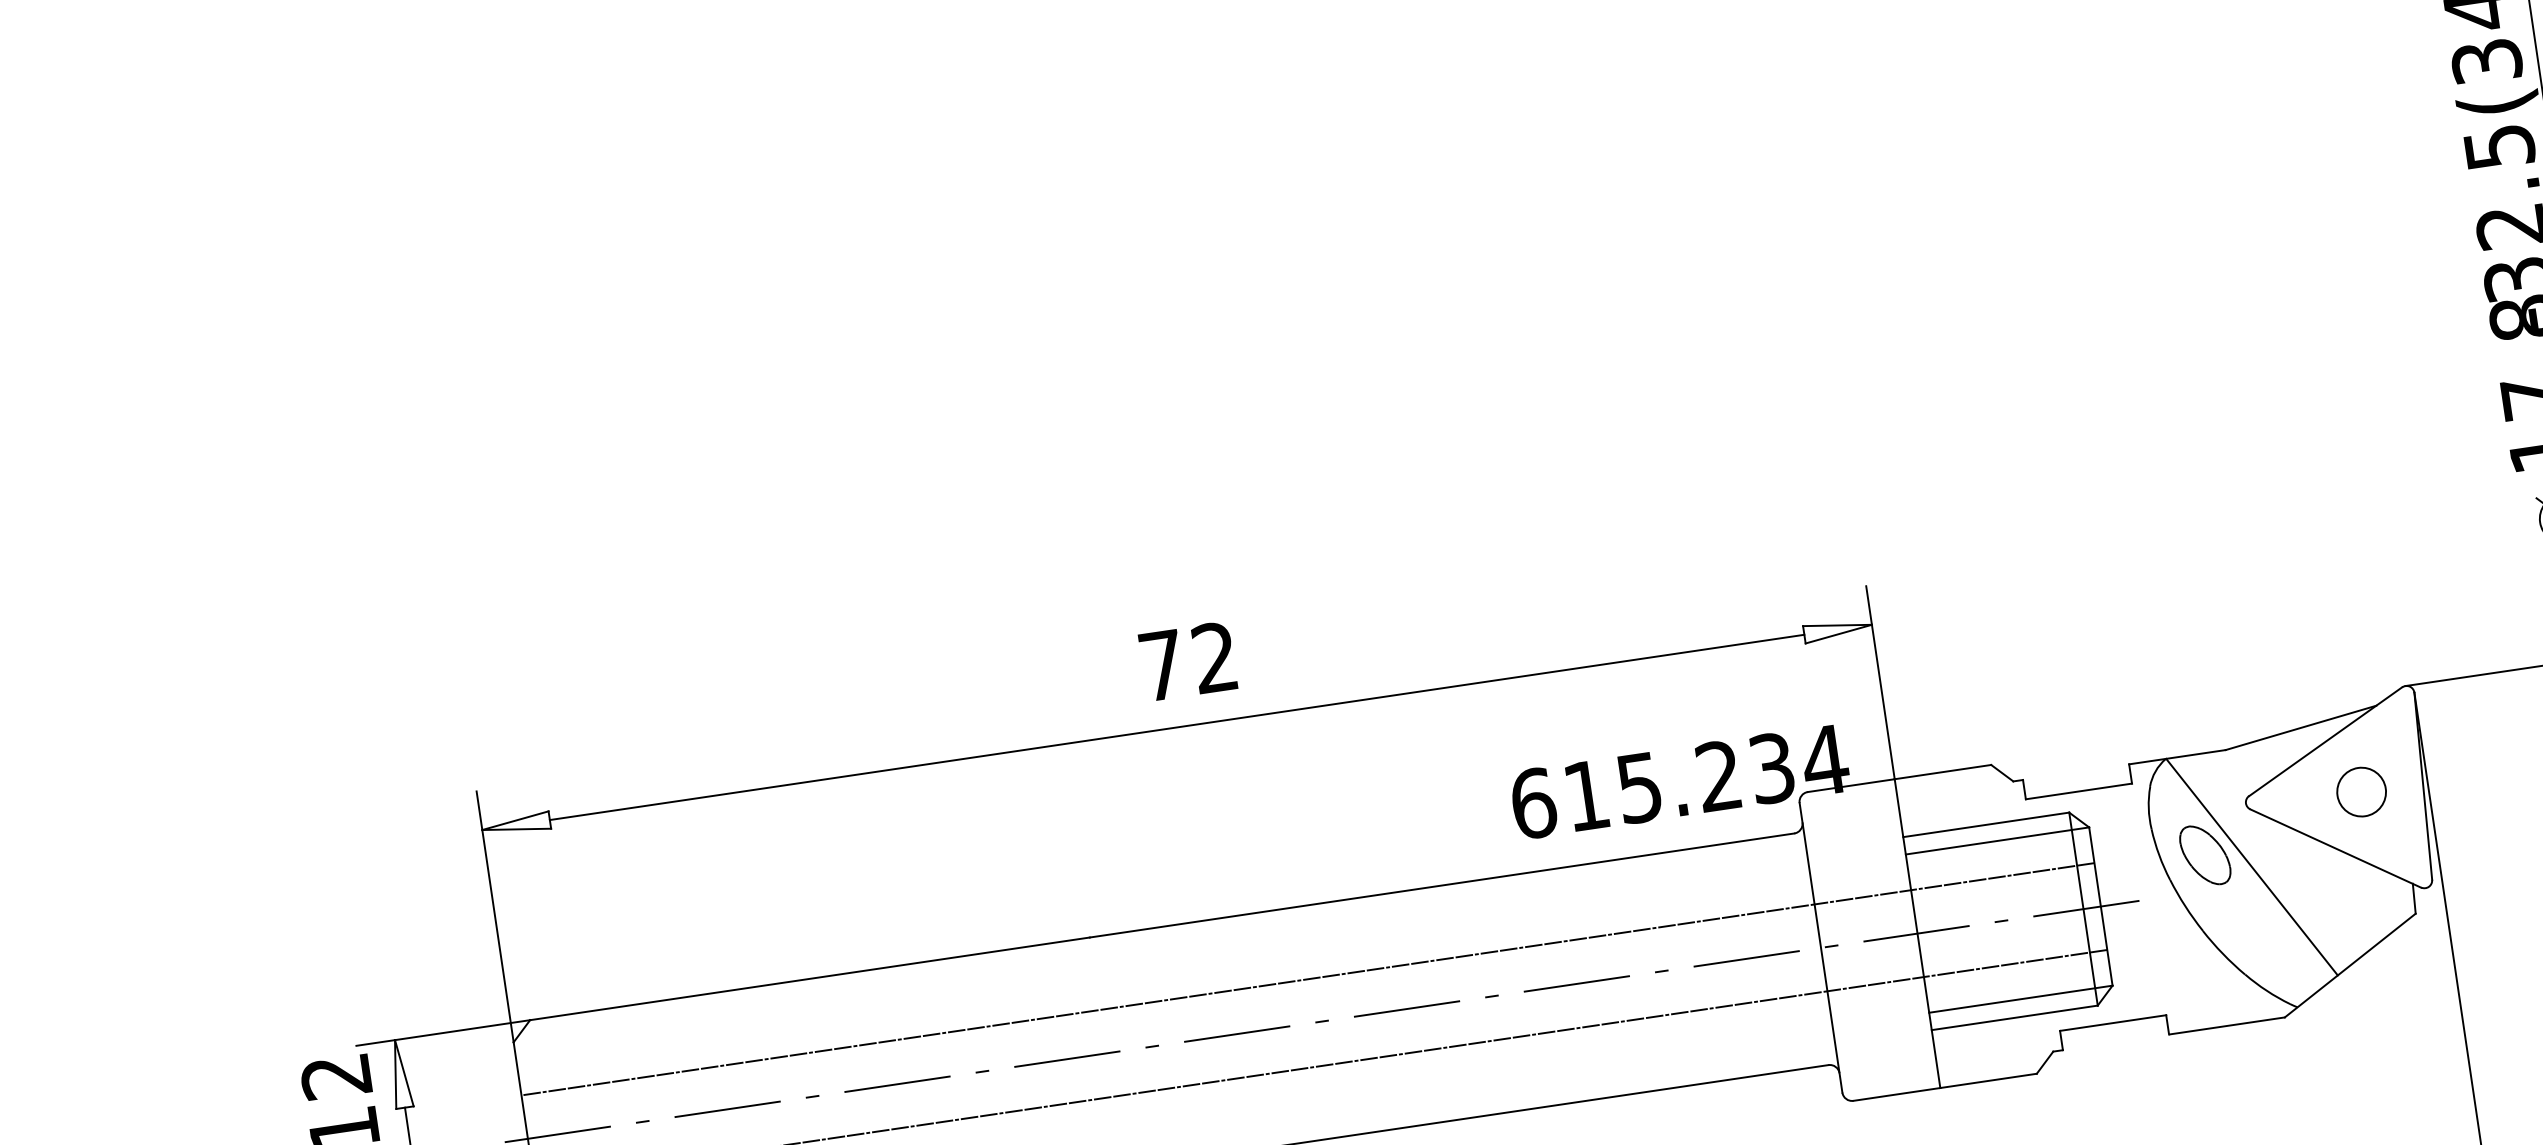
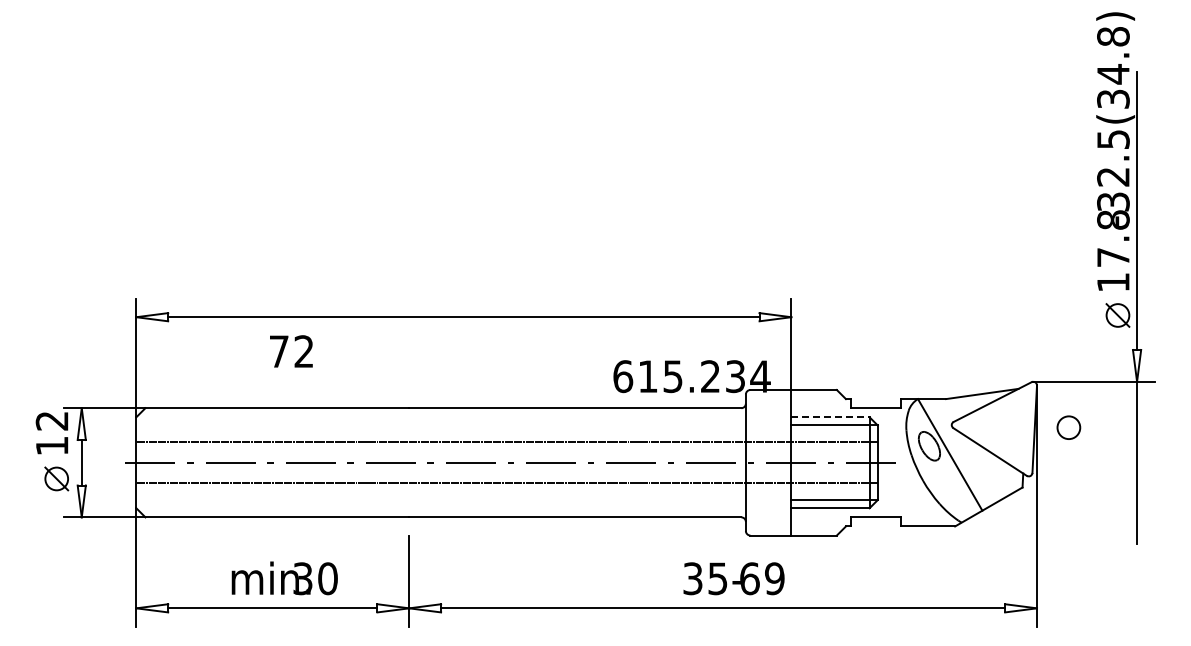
text: (1188, 661) -> (291, 351), moved
circle: (2360, 791) -> (1068, 427), moved
line: (1986, 825) -> (830, 417), solid -> dashed

